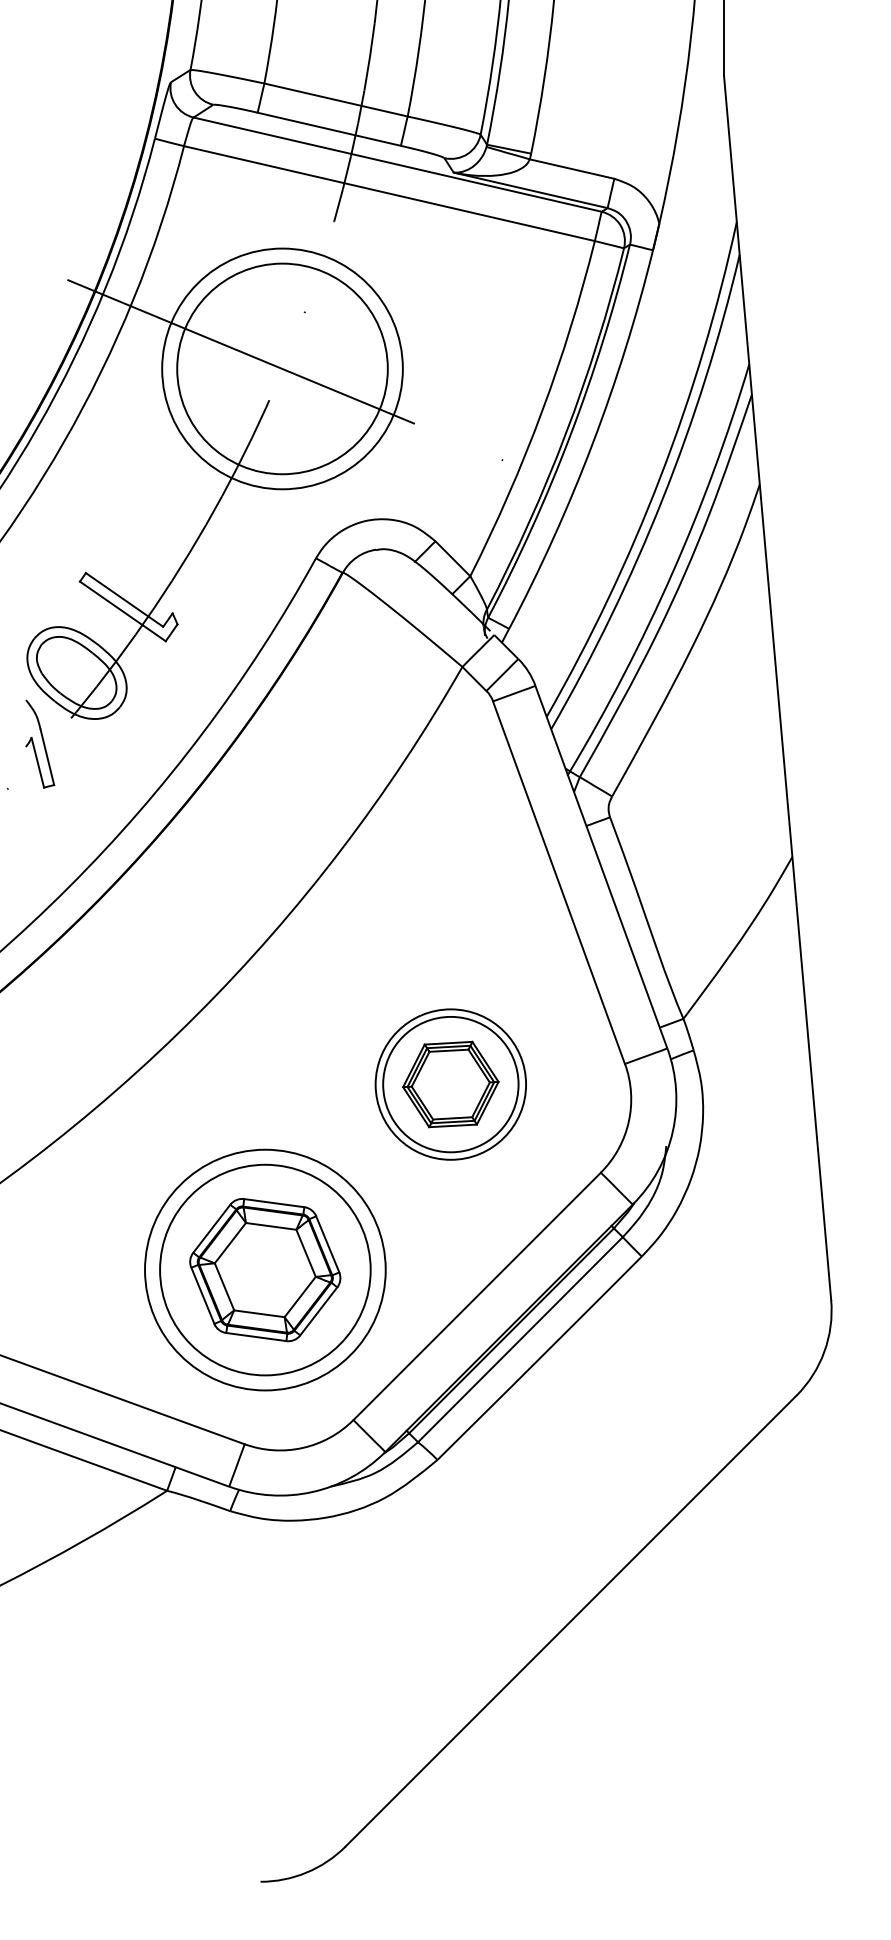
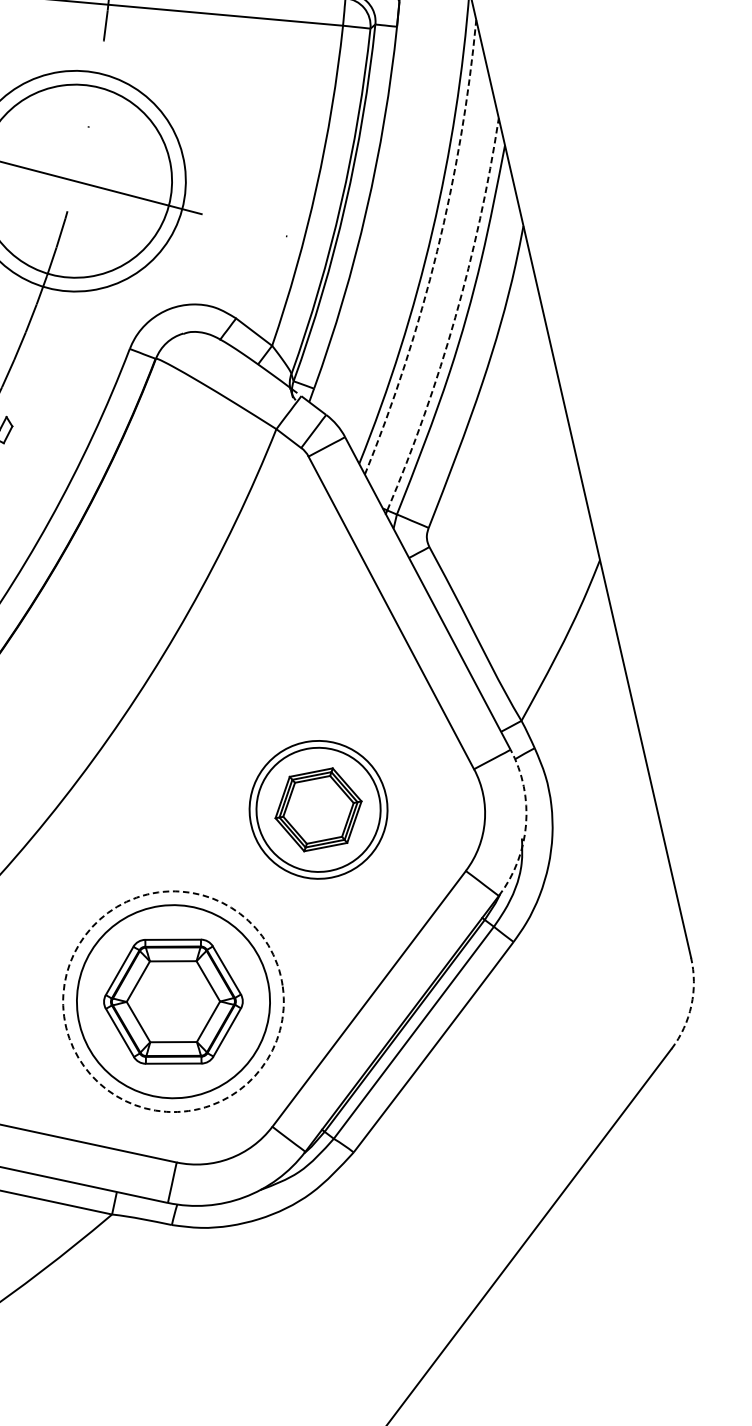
arc: (662, 499) -> (437, 251), solid -> dashed
arc: (672, 573) -> (455, 317), solid -> dashed
arc: (672, 1131) -> (525, 824), solid -> dashed
circle: (265, 1269) -> (173, 1001), solid -> dashed
arc: (824, 1351) -> (691, 1005), solid -> dashed

